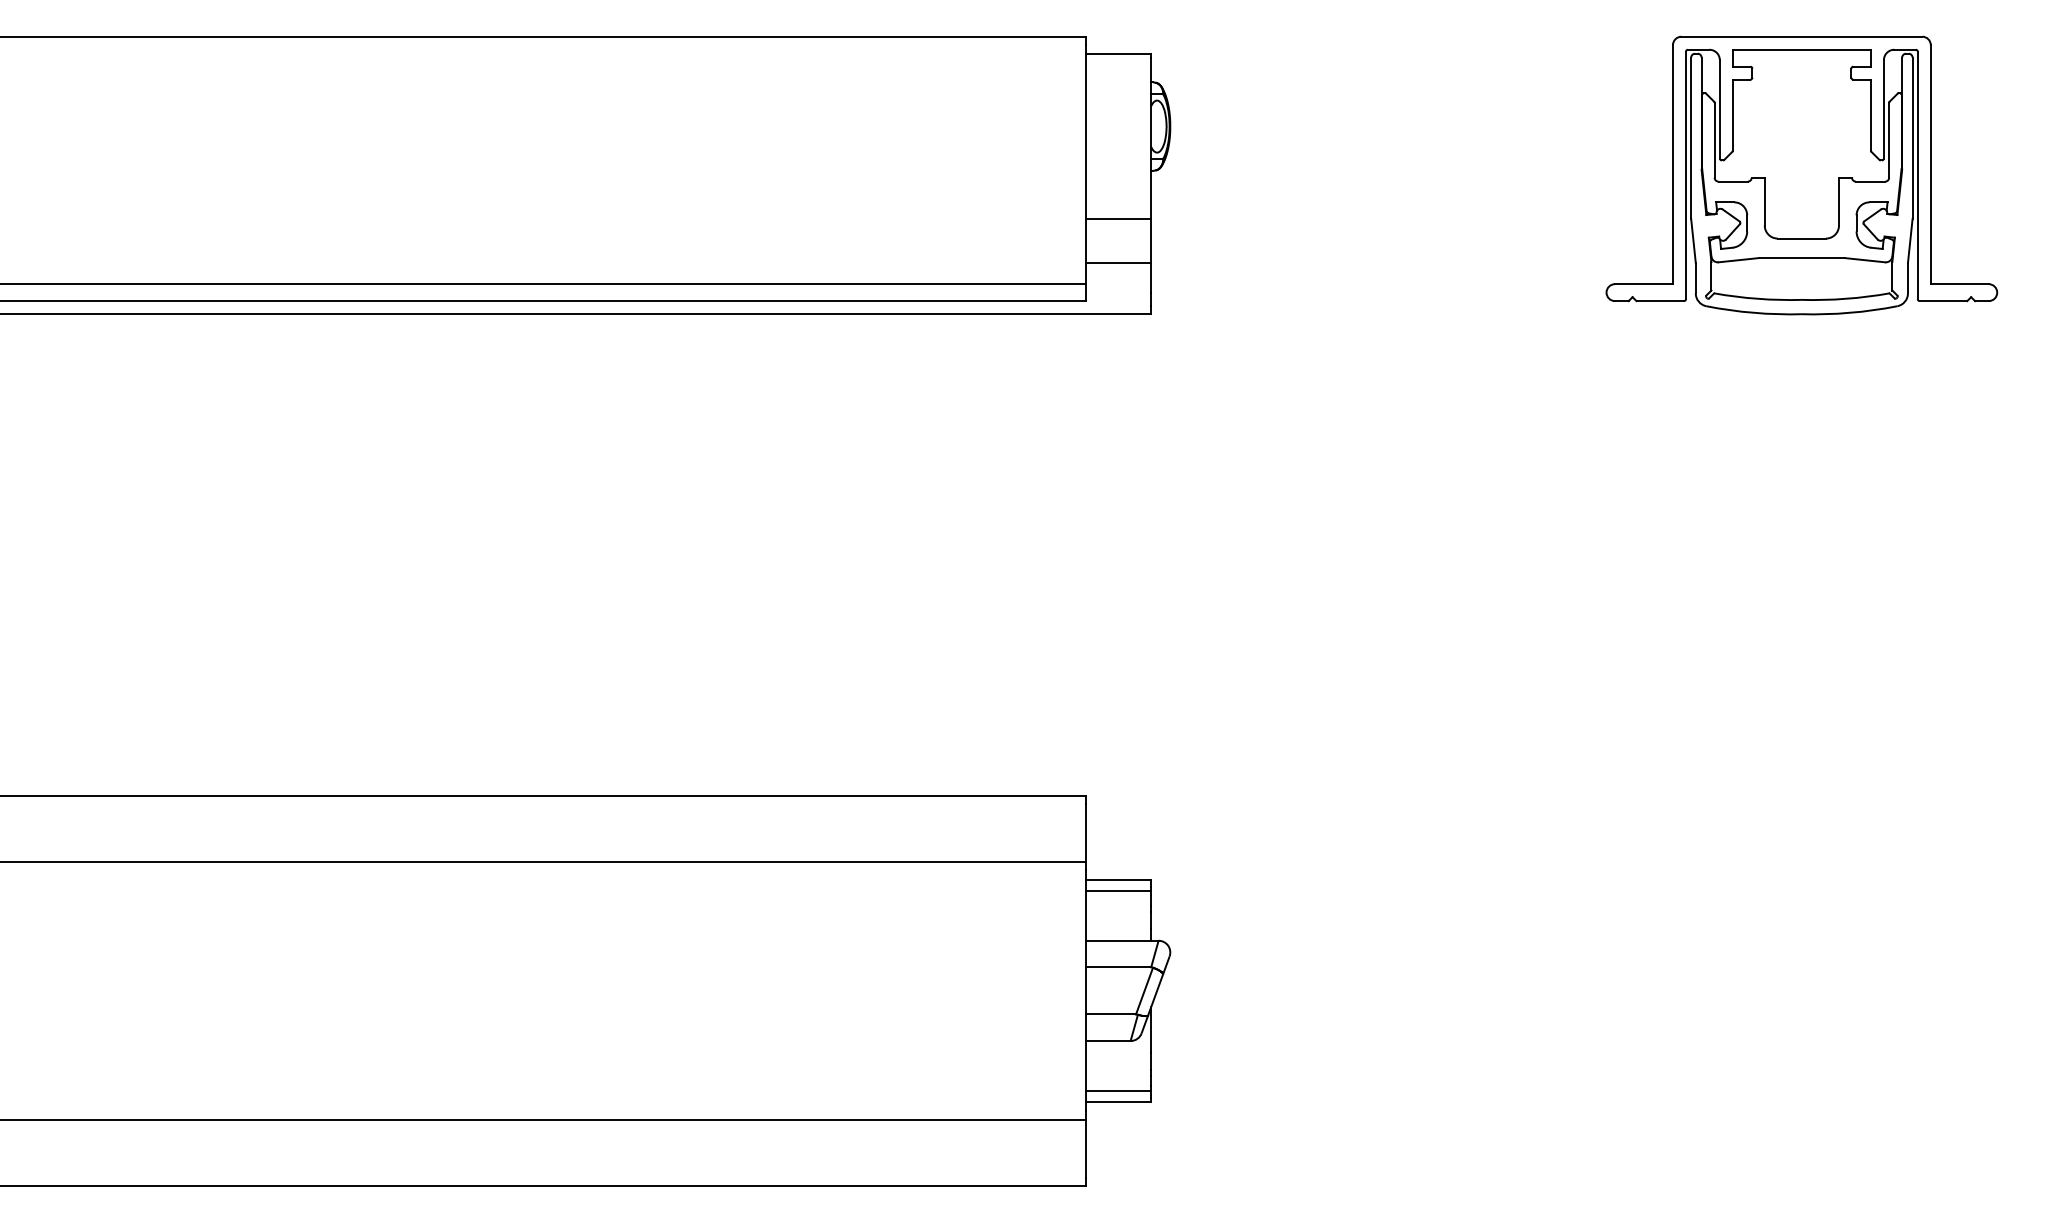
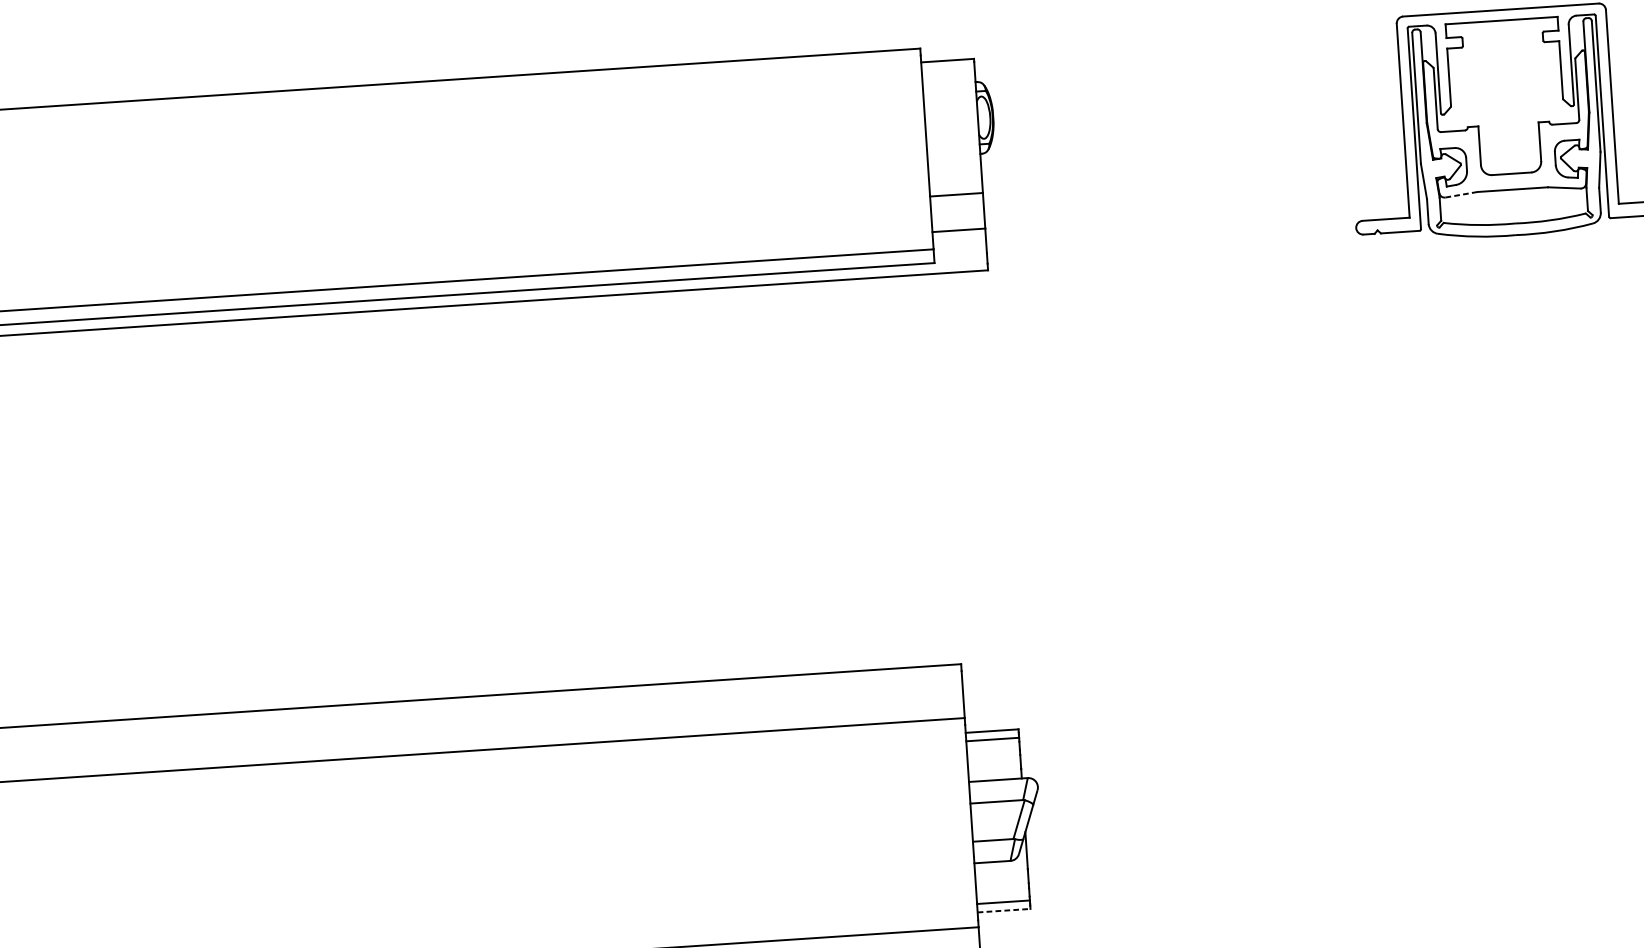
line: (1739, 260) -> (1462, 194), solid -> dashed
line: (1118, 1101) -> (1003, 910), solid -> dashed

